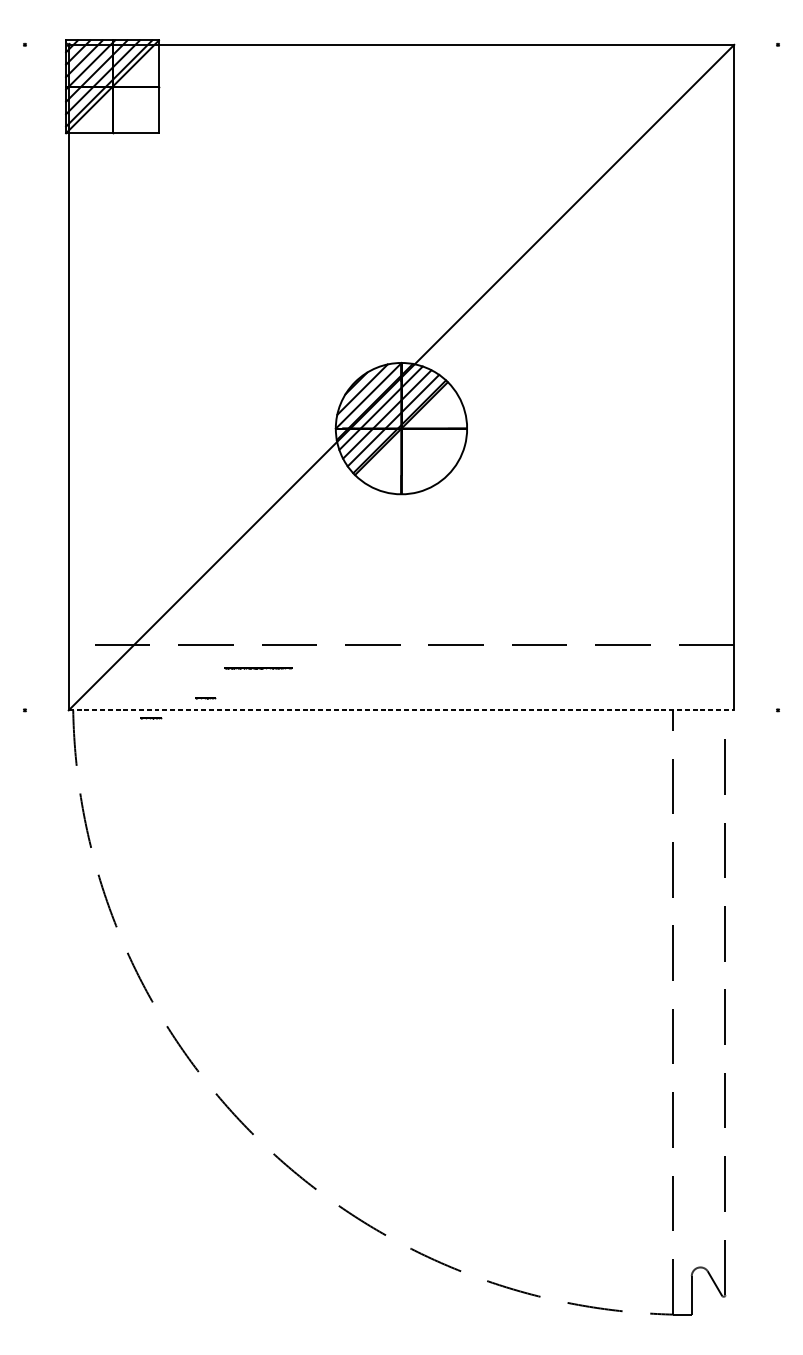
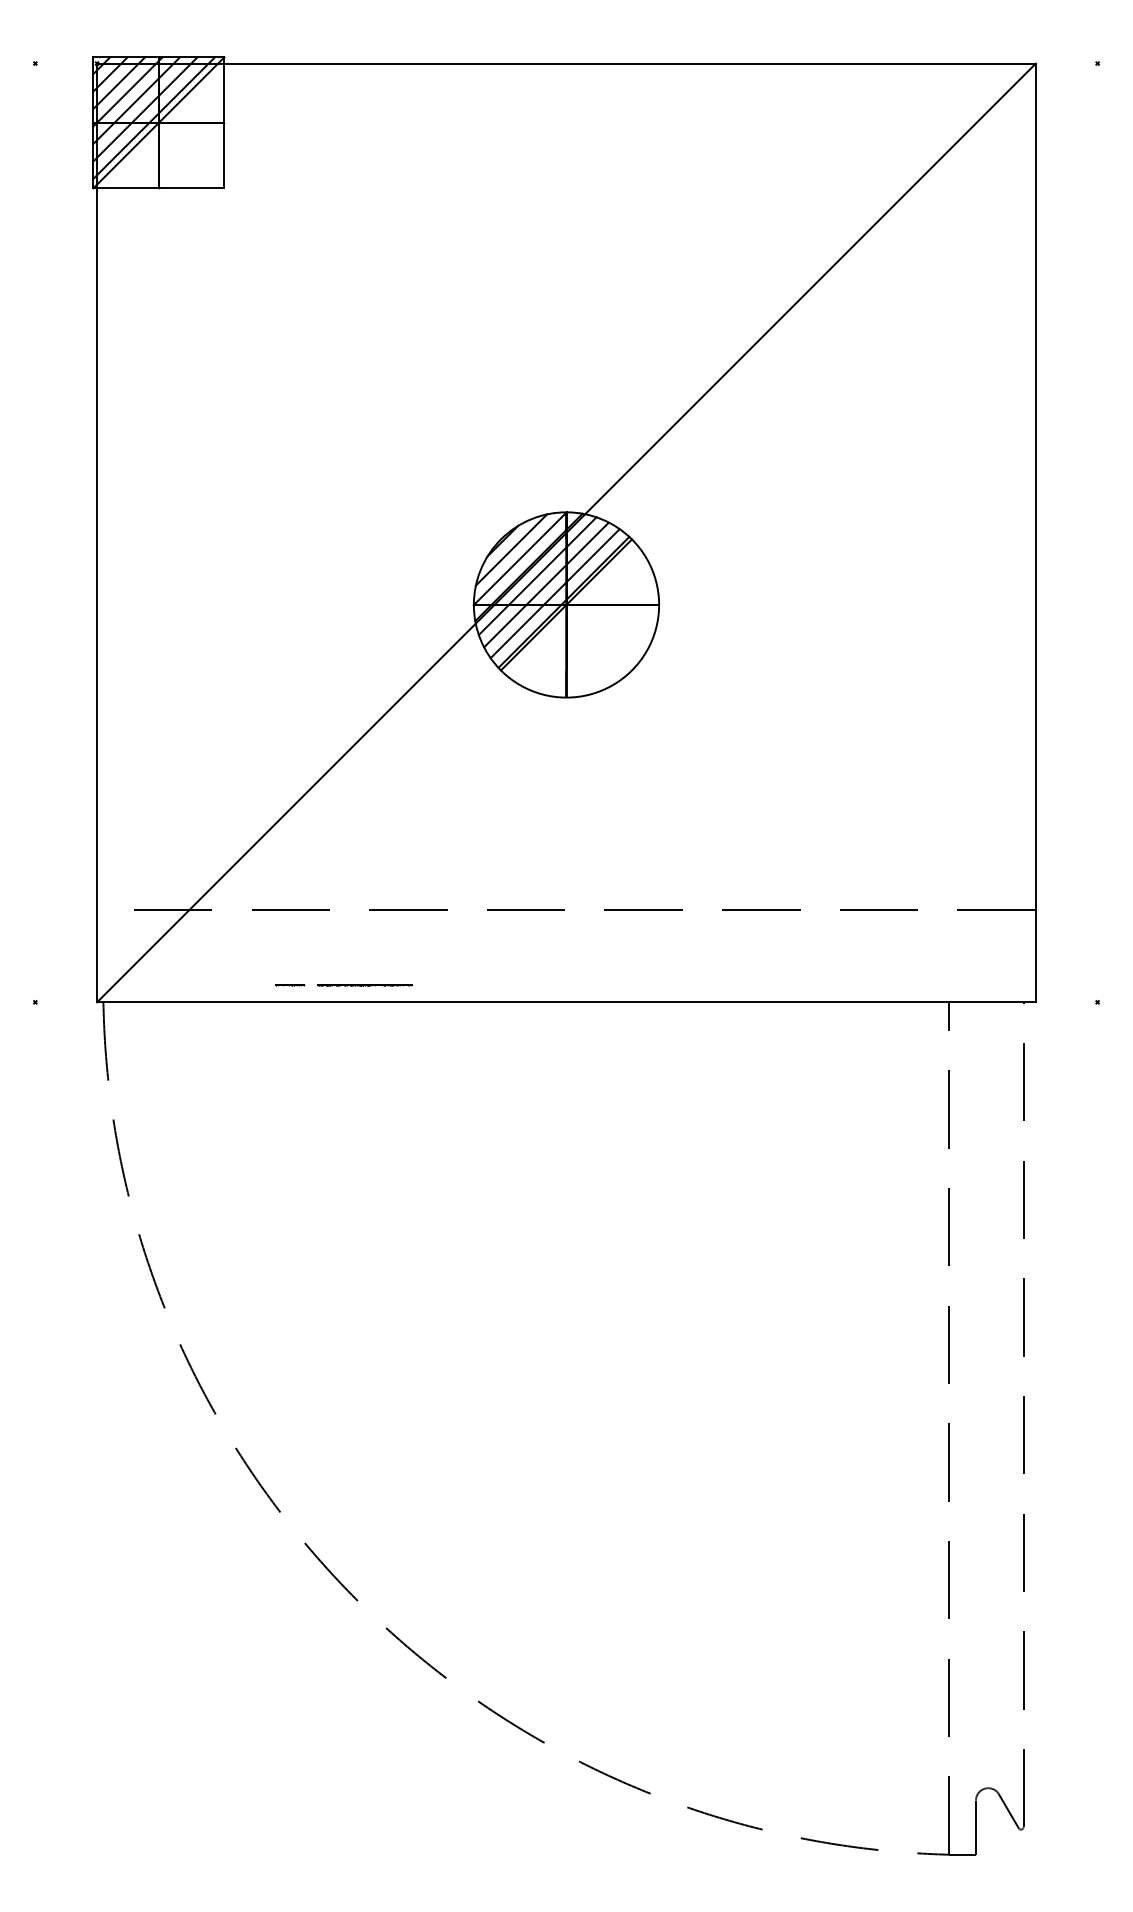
line: (258, 667) -> (364, 985), moved
line: (401, 710) -> (566, 1002), dashed -> solid
line: (151, 718) -> (213, 1013), removed

